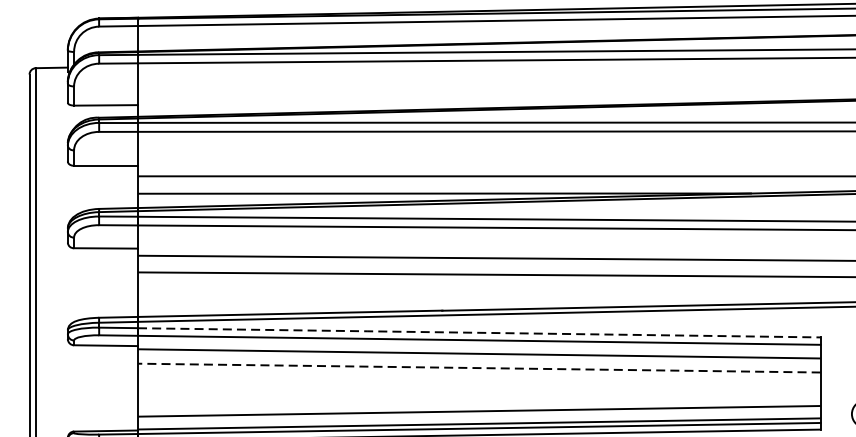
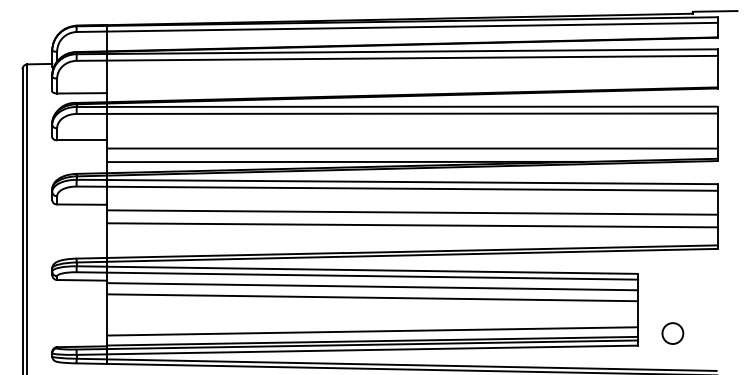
line: (478, 333) -> (371, 270), dashed -> solid
line: (479, 367) -> (372, 297), dashed -> solid

